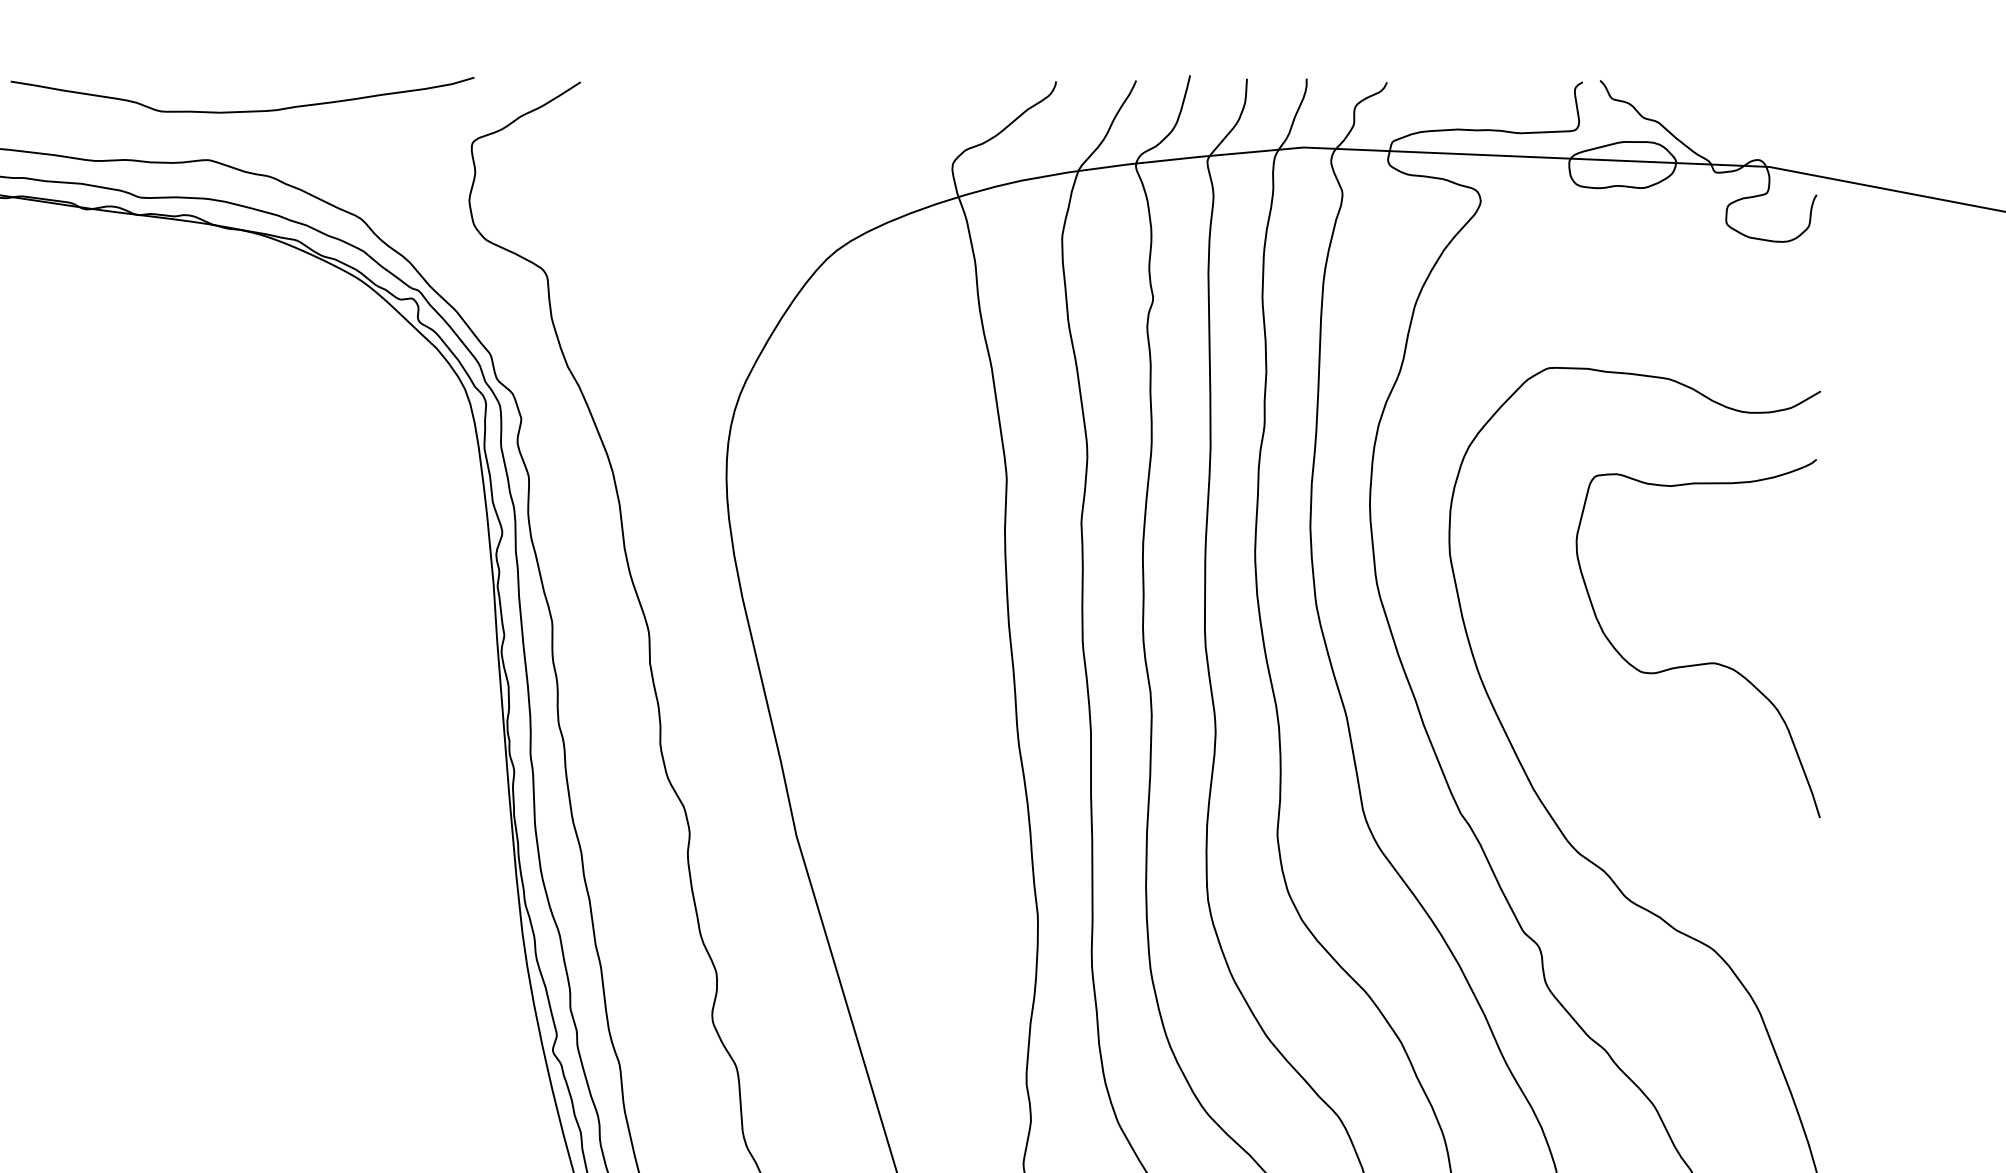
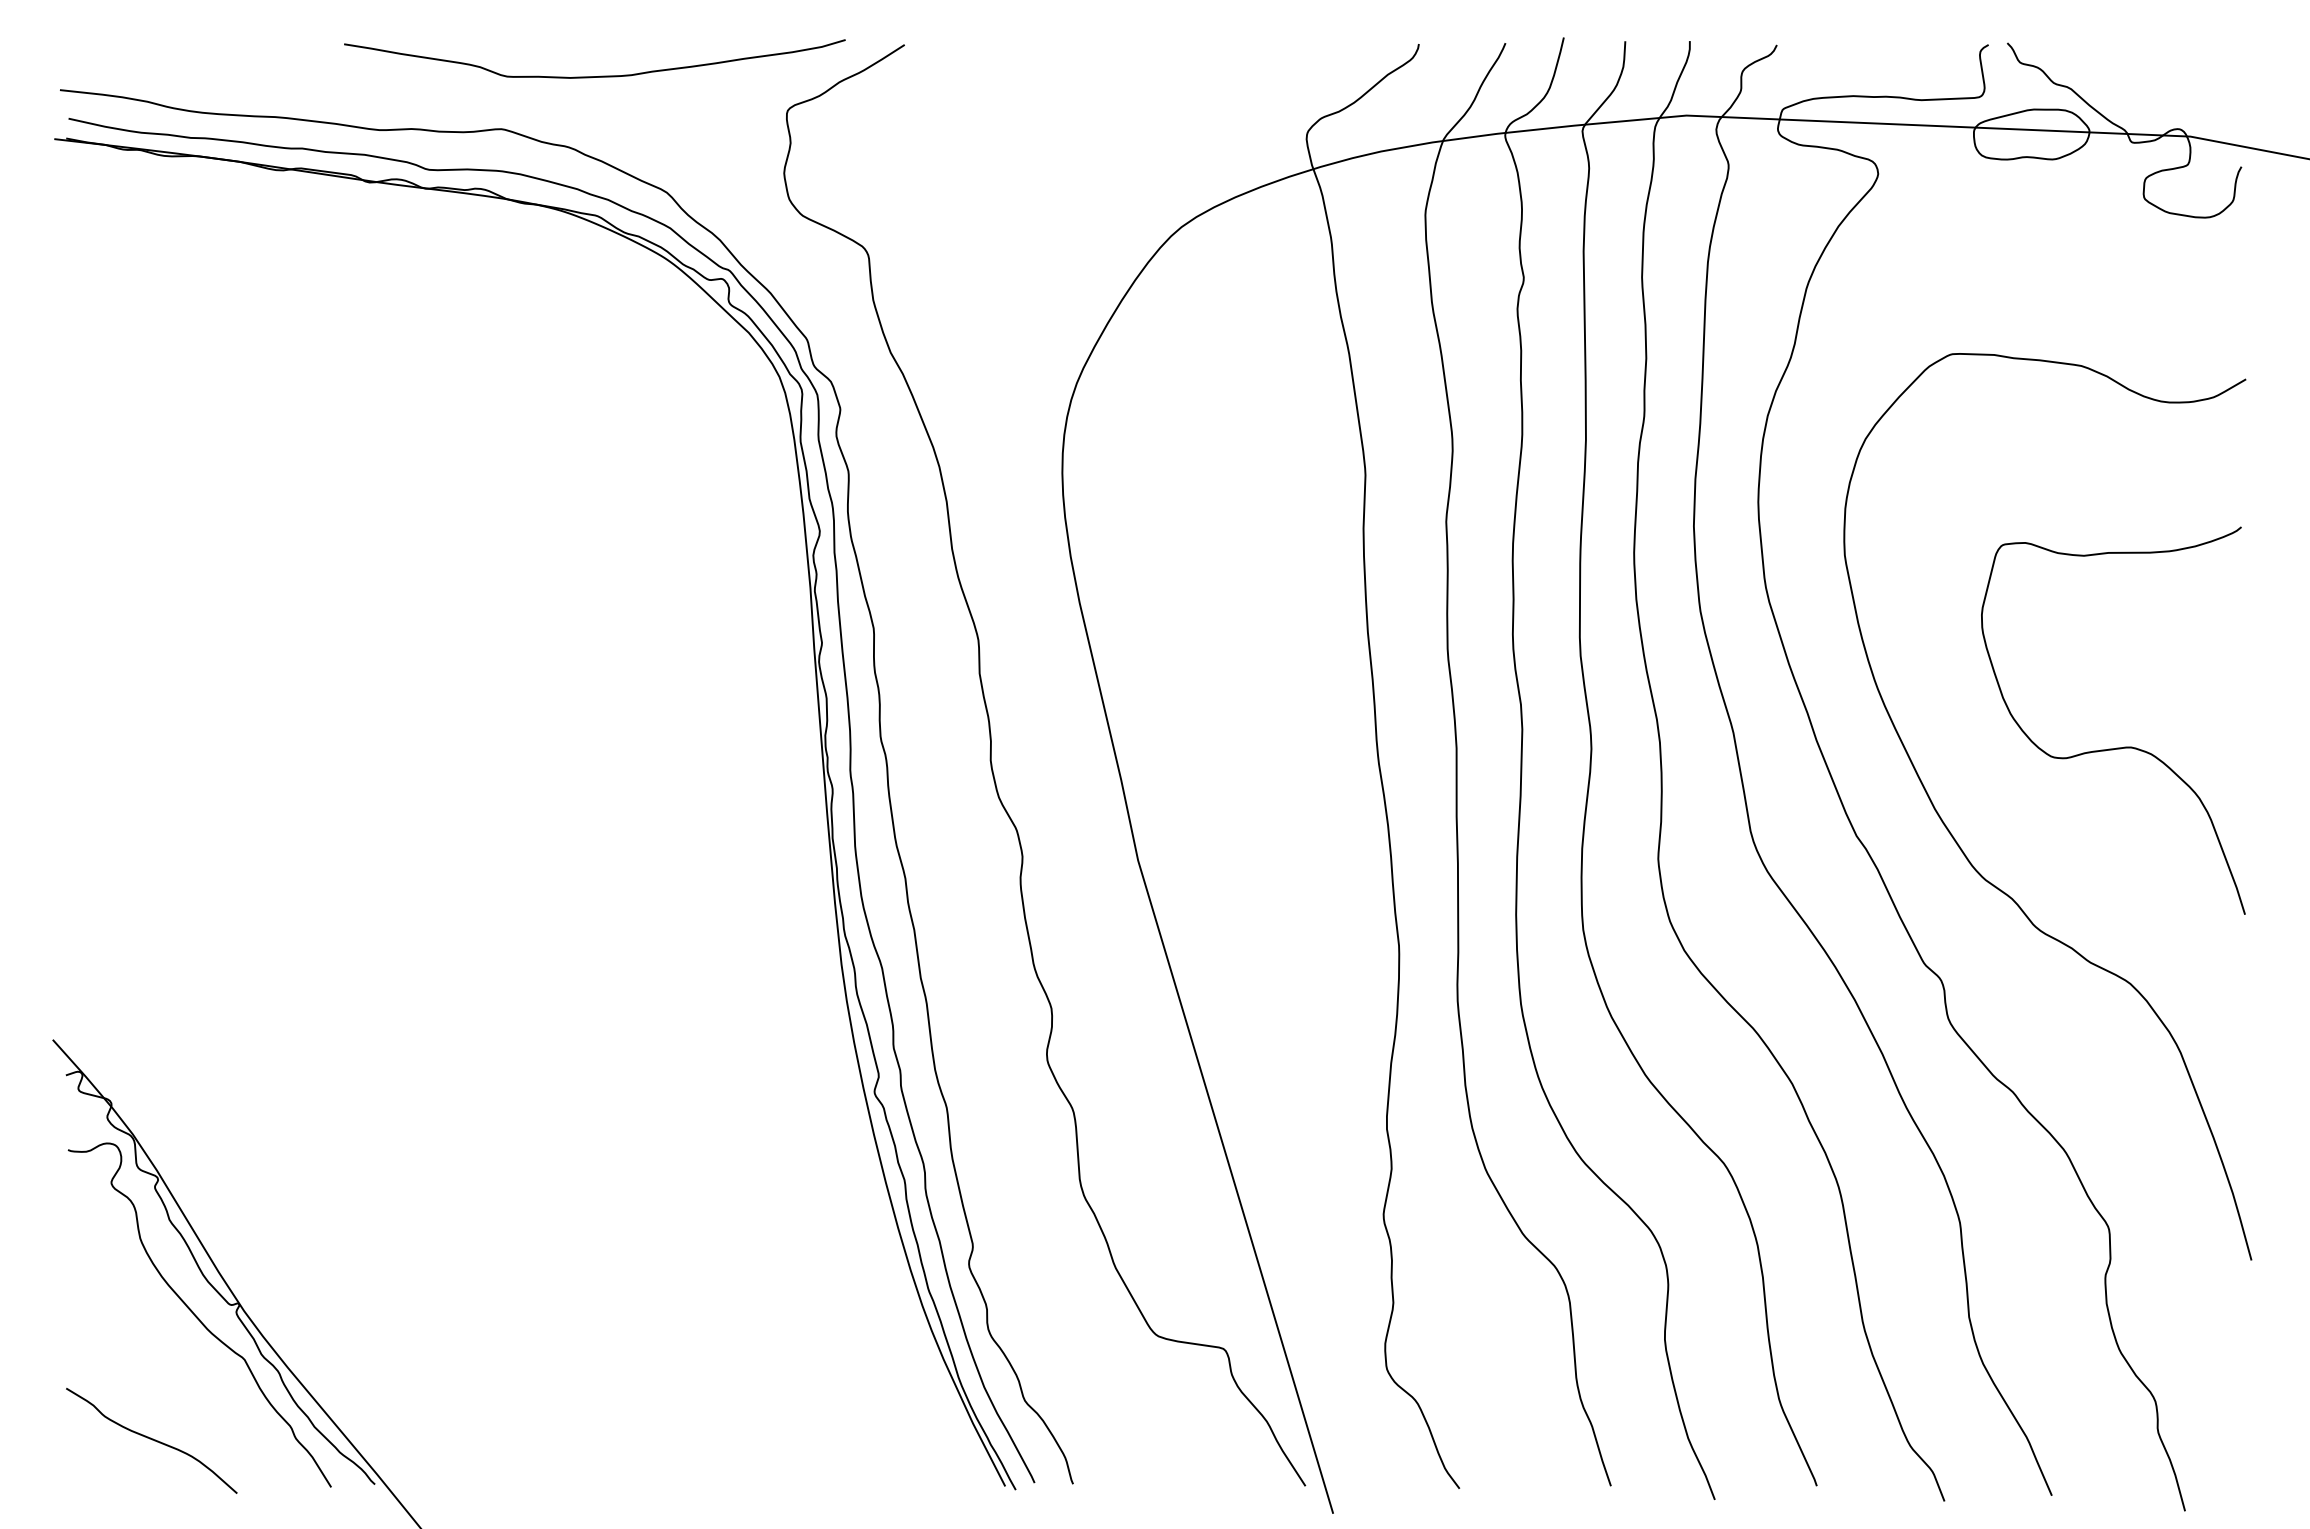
curve: (242, 111) -> (594, 76), moved
curve: (1701, 663) -> (2116, 747), moved

